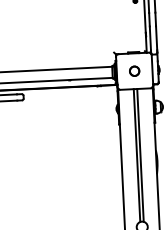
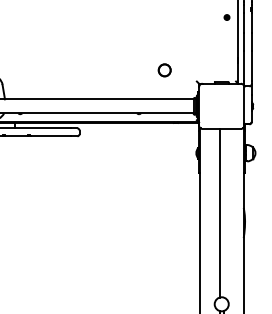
circle: (134, 71) -> (164, 70), moved
line: (140, 155) -> (223, 213), removed

